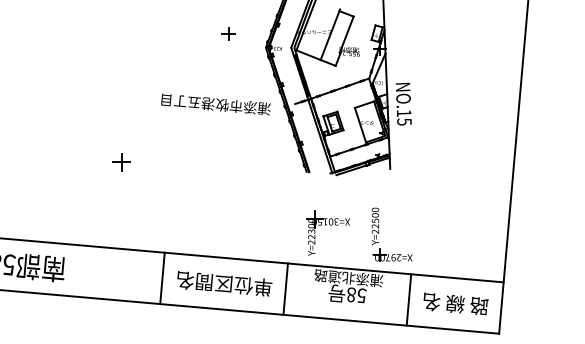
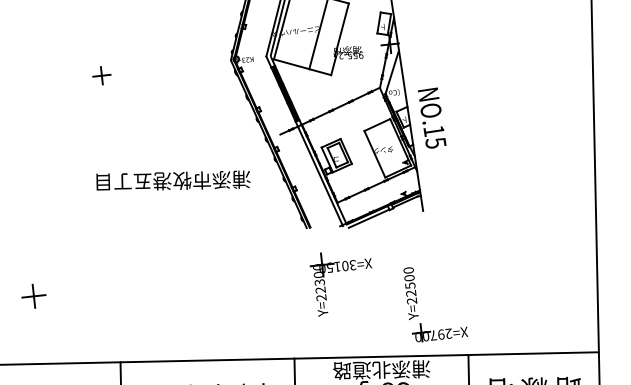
part: (228, 33) -> (101, 75), moved
text: (215, 104) -> (172, 180), moved
part: (121, 162) -> (33, 296), moved
part: (326, 225) -> (339, 271), moved

